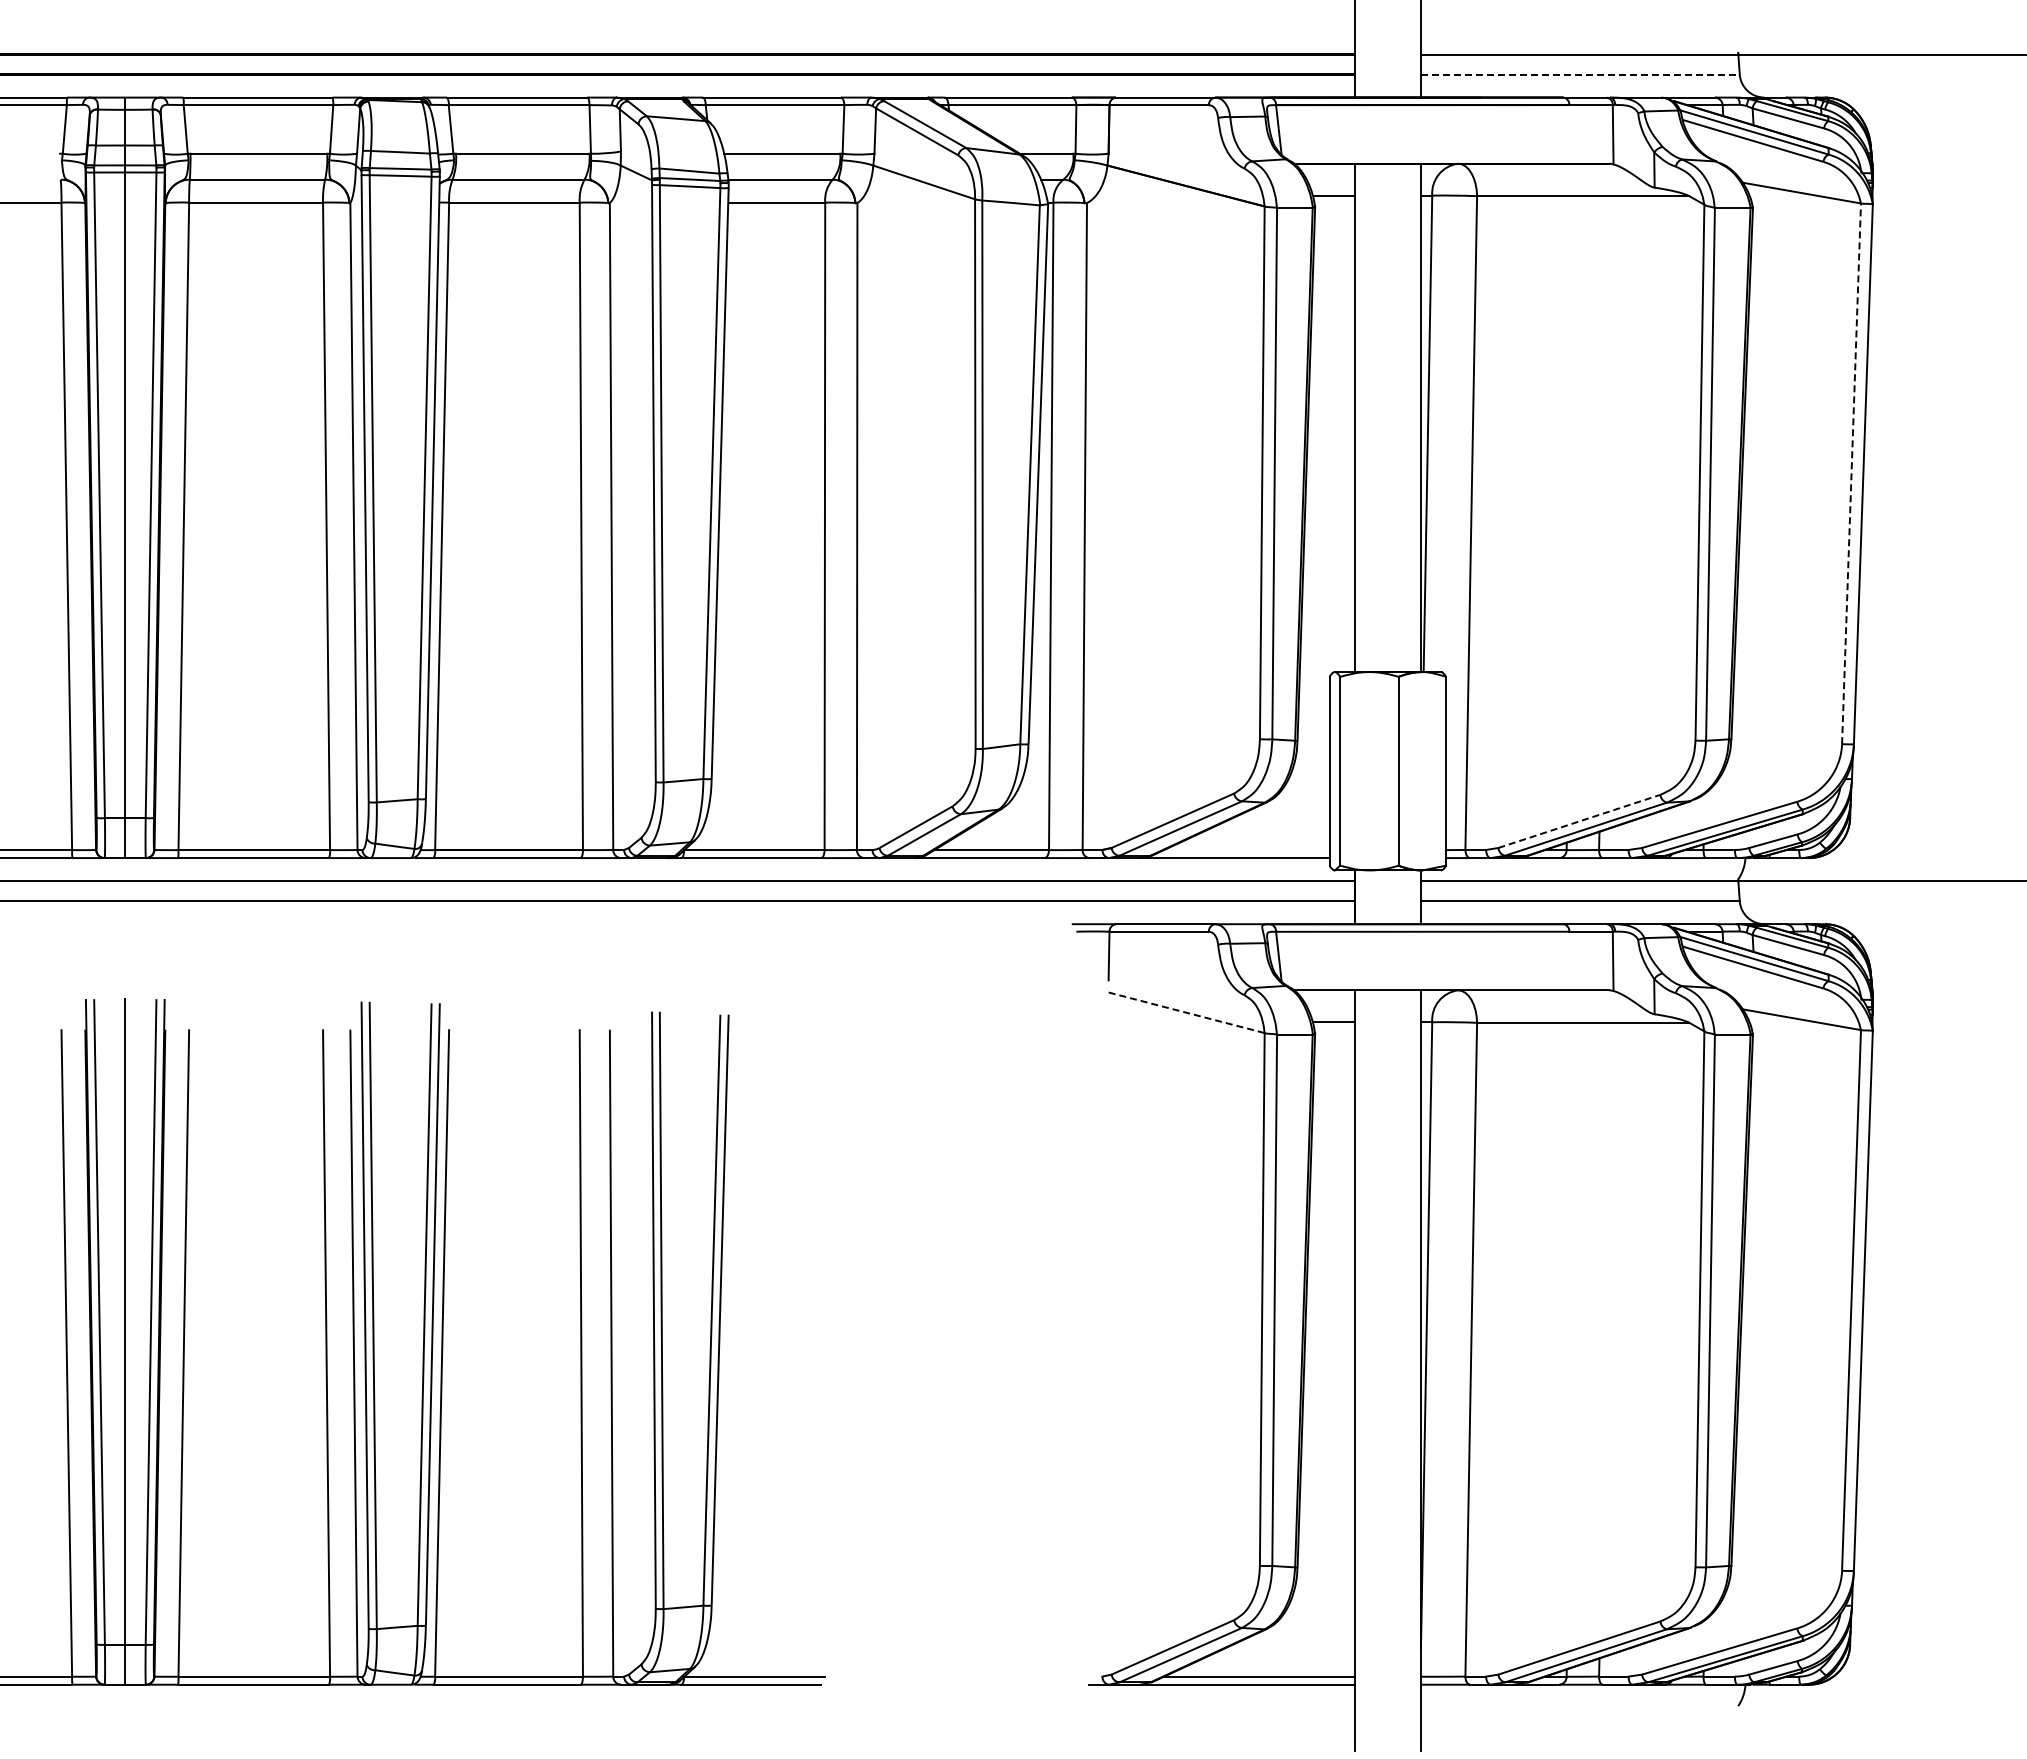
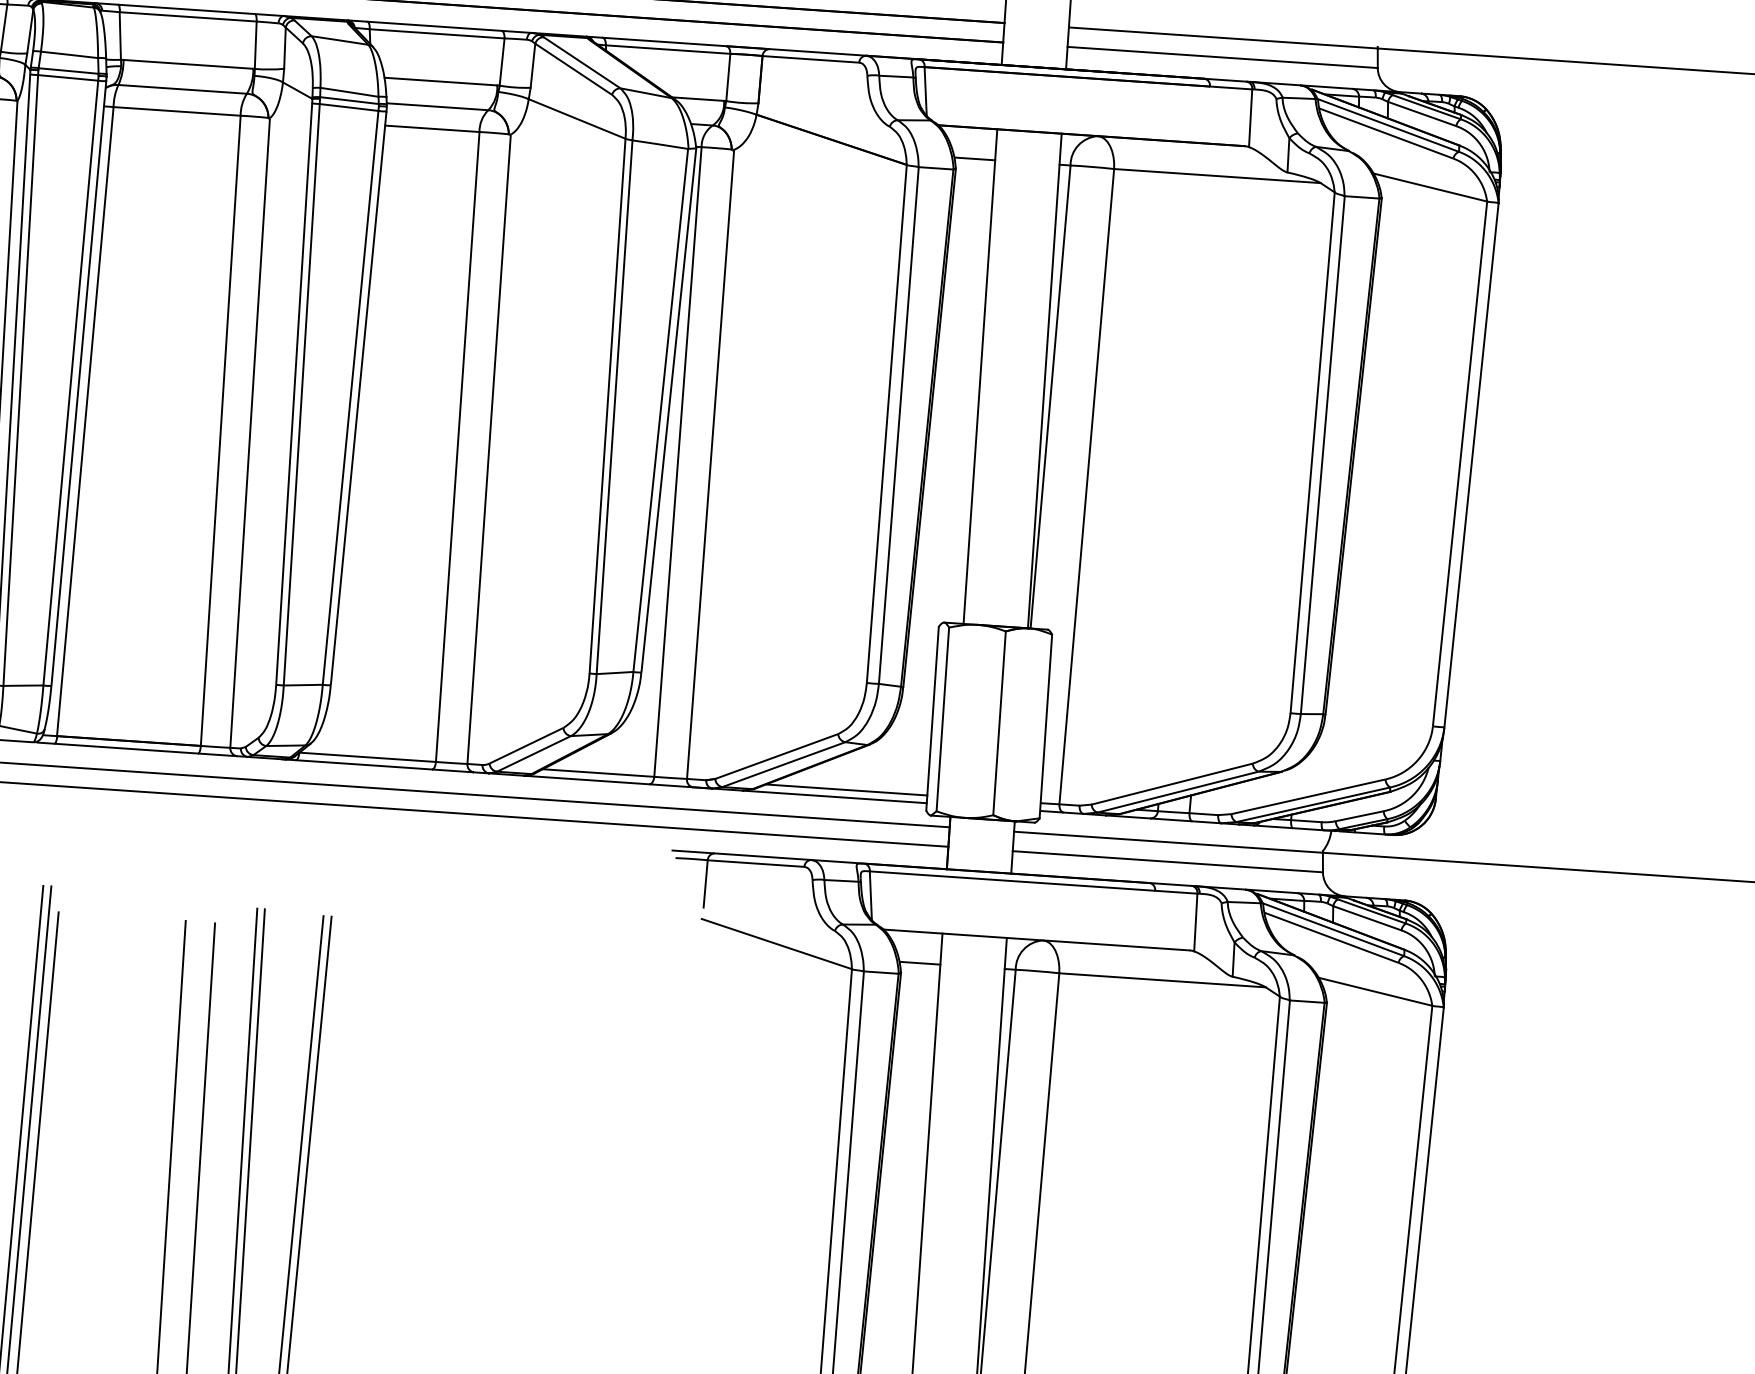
line: (1580, 74) -> (1222, 57), dashed -> solid
line: (1851, 473) -> (1460, 463), dashed -> solid
line: (1579, 821) -> (1172, 784), dashed -> solid
line: (1246, 850) -> (846, 790), added
line: (1185, 1012) -> (776, 943), dashed -> solid

